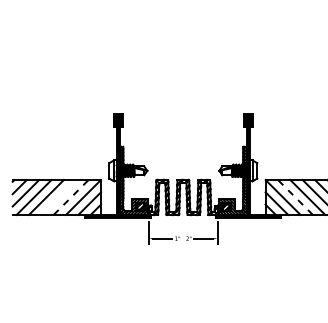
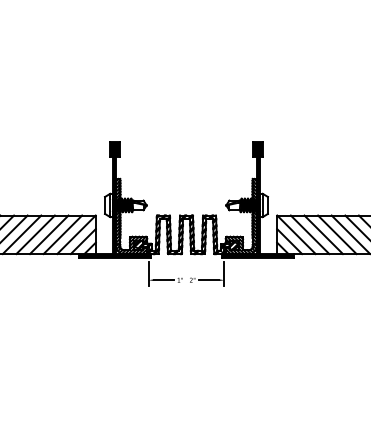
line: (58, 197) -> (49, 234), added
line: (71, 197) -> (63, 234), dashed -> solid
line: (294, 197) -> (309, 234), dashed -> solid

